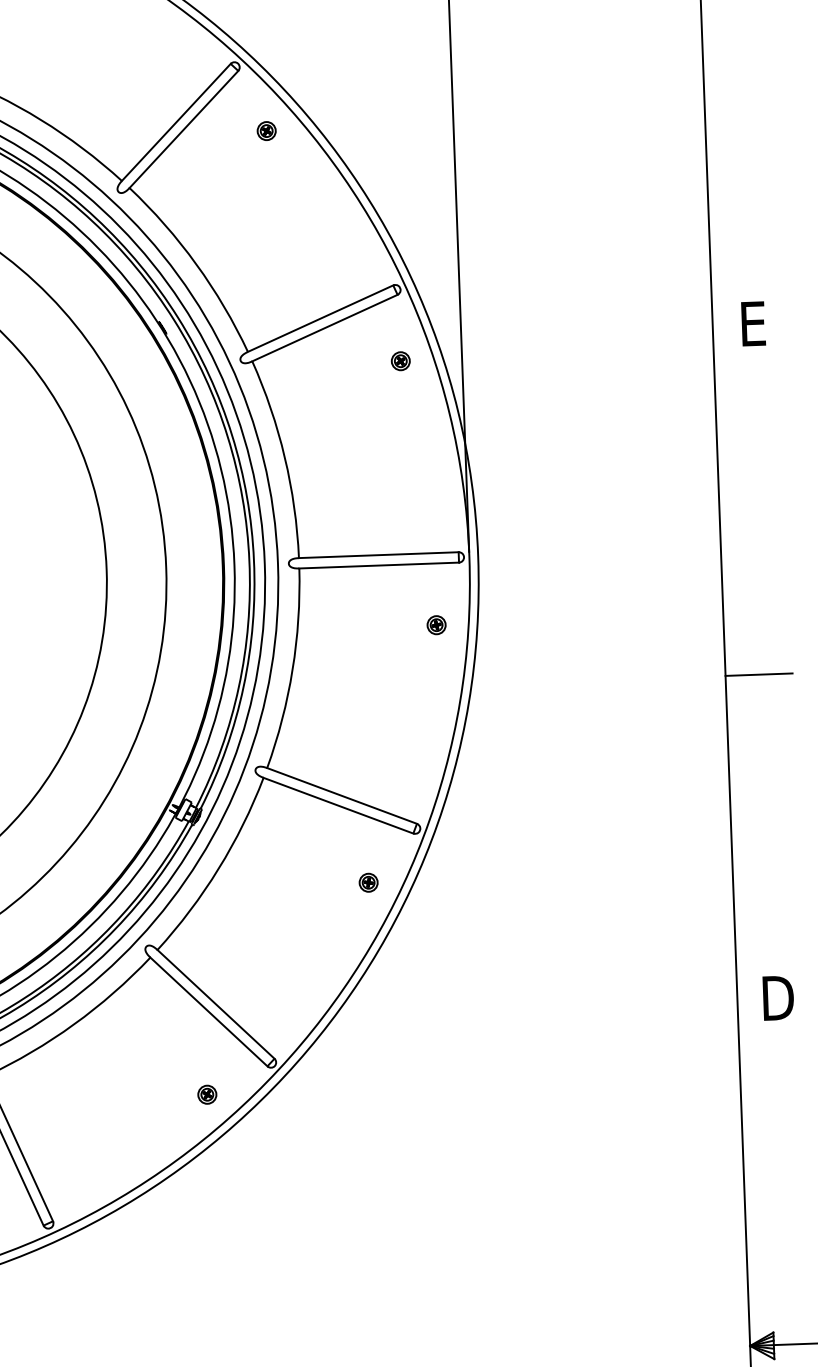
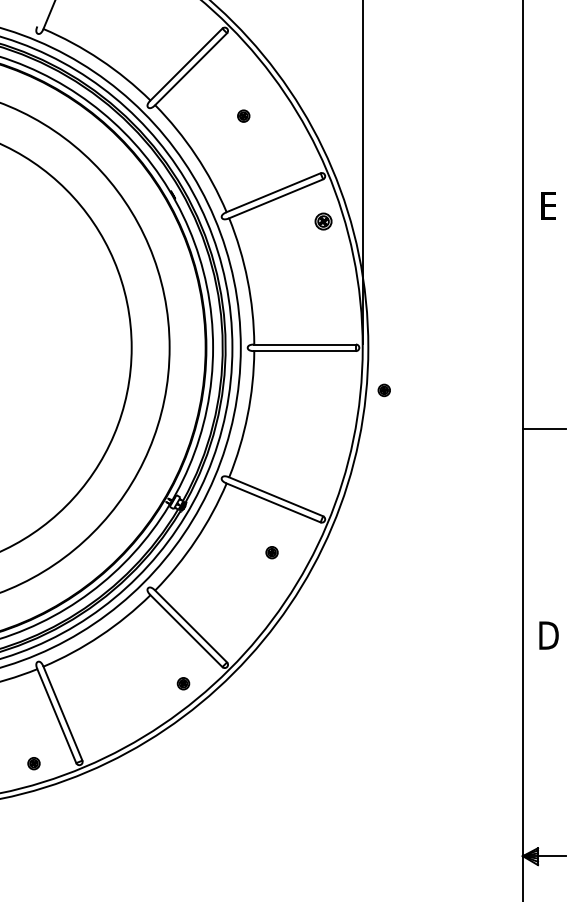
part: (266, 130) -> (243, 115), moved
part: (400, 360) -> (323, 221), size x1.4
part: (435, 625) -> (383, 390), moved
part: (367, 882) -> (271, 552), moved

